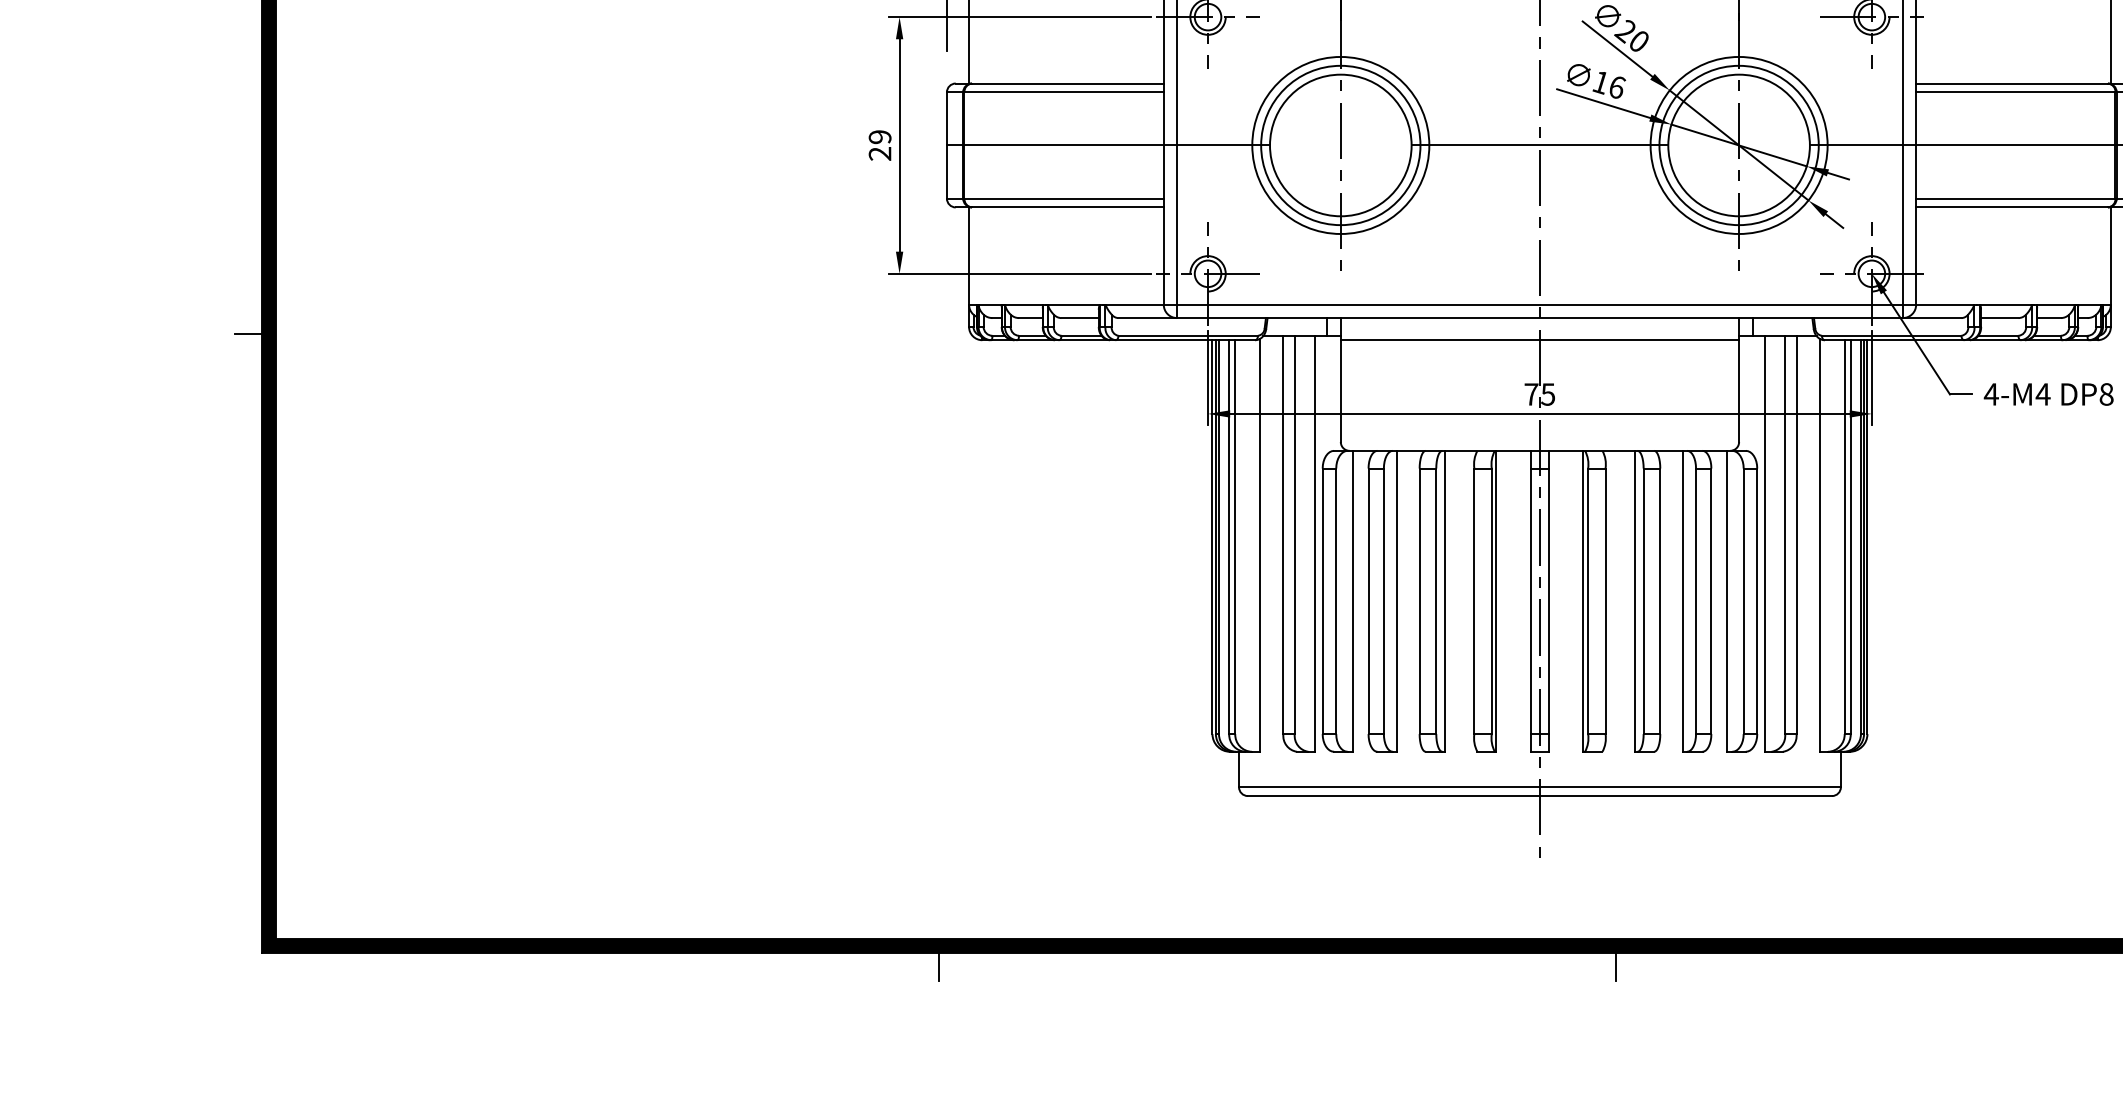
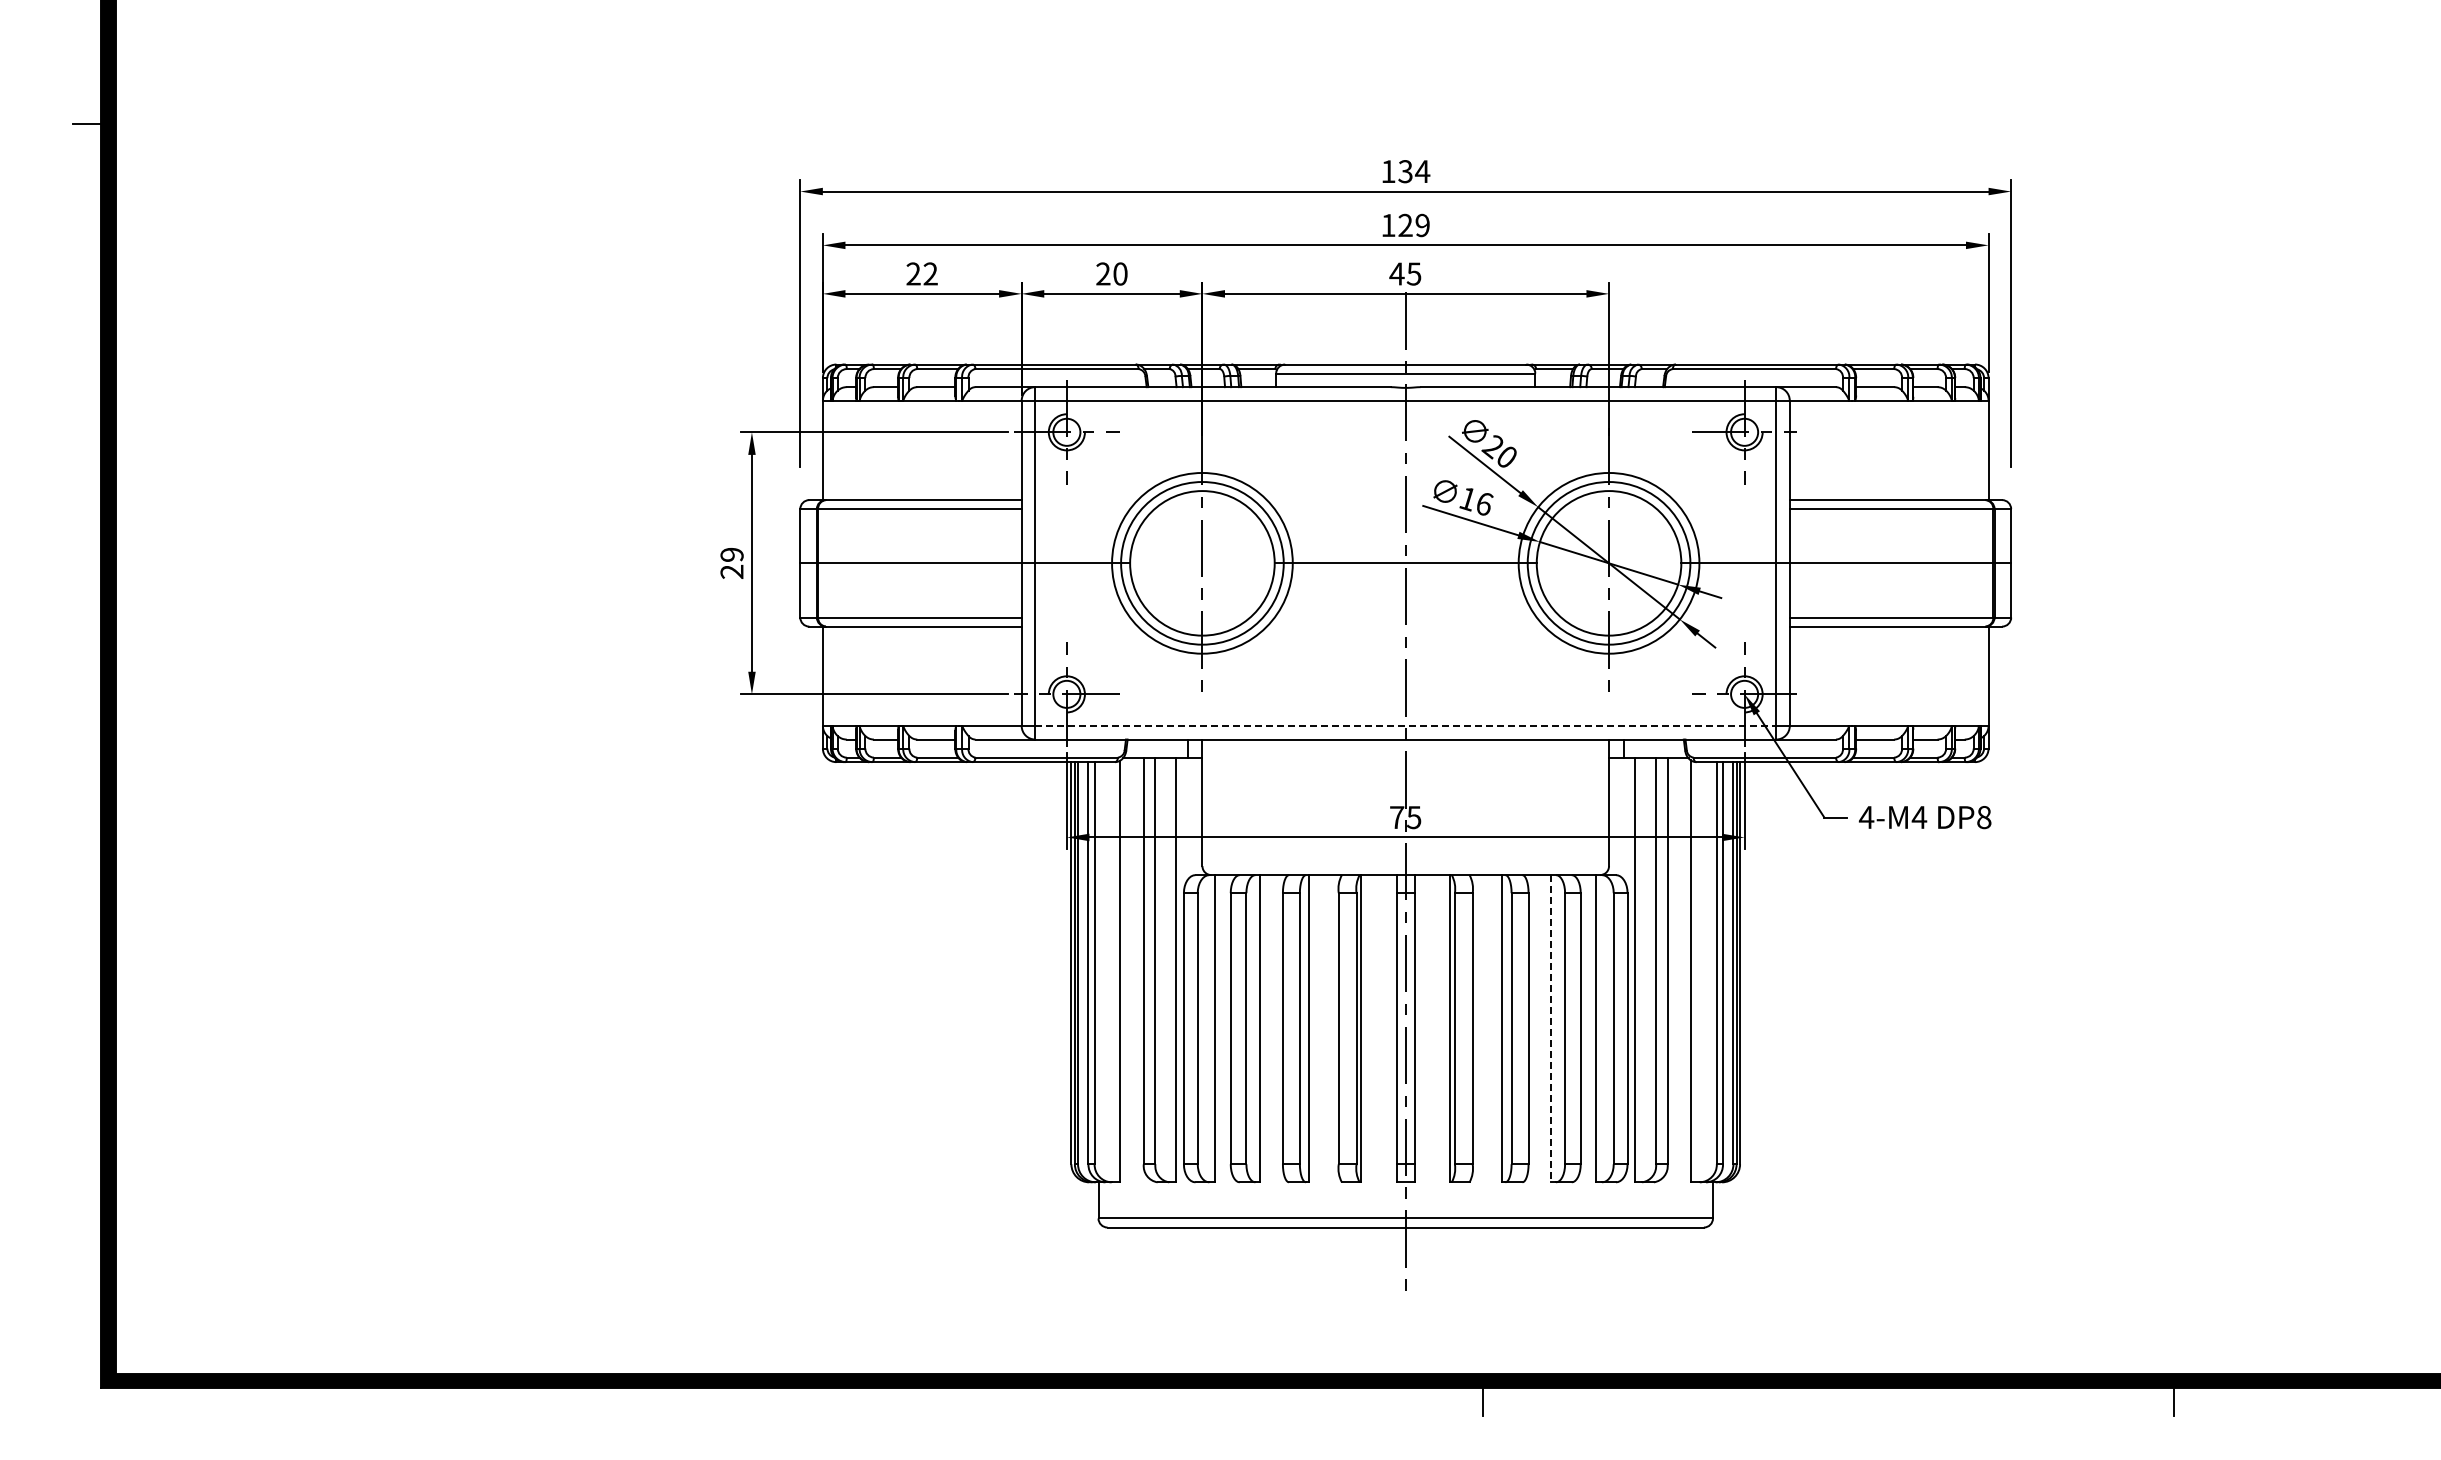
line: (1540, 305) -> (1406, 726), solid -> dashed
line: (248, 334) -> (87, 756), removed
line: (1539, 340) -> (1405, 762), removed
line: (1682, 601) -> (1551, 1028), solid -> dashed
line: (939, 967) -> (792, 1402), removed

